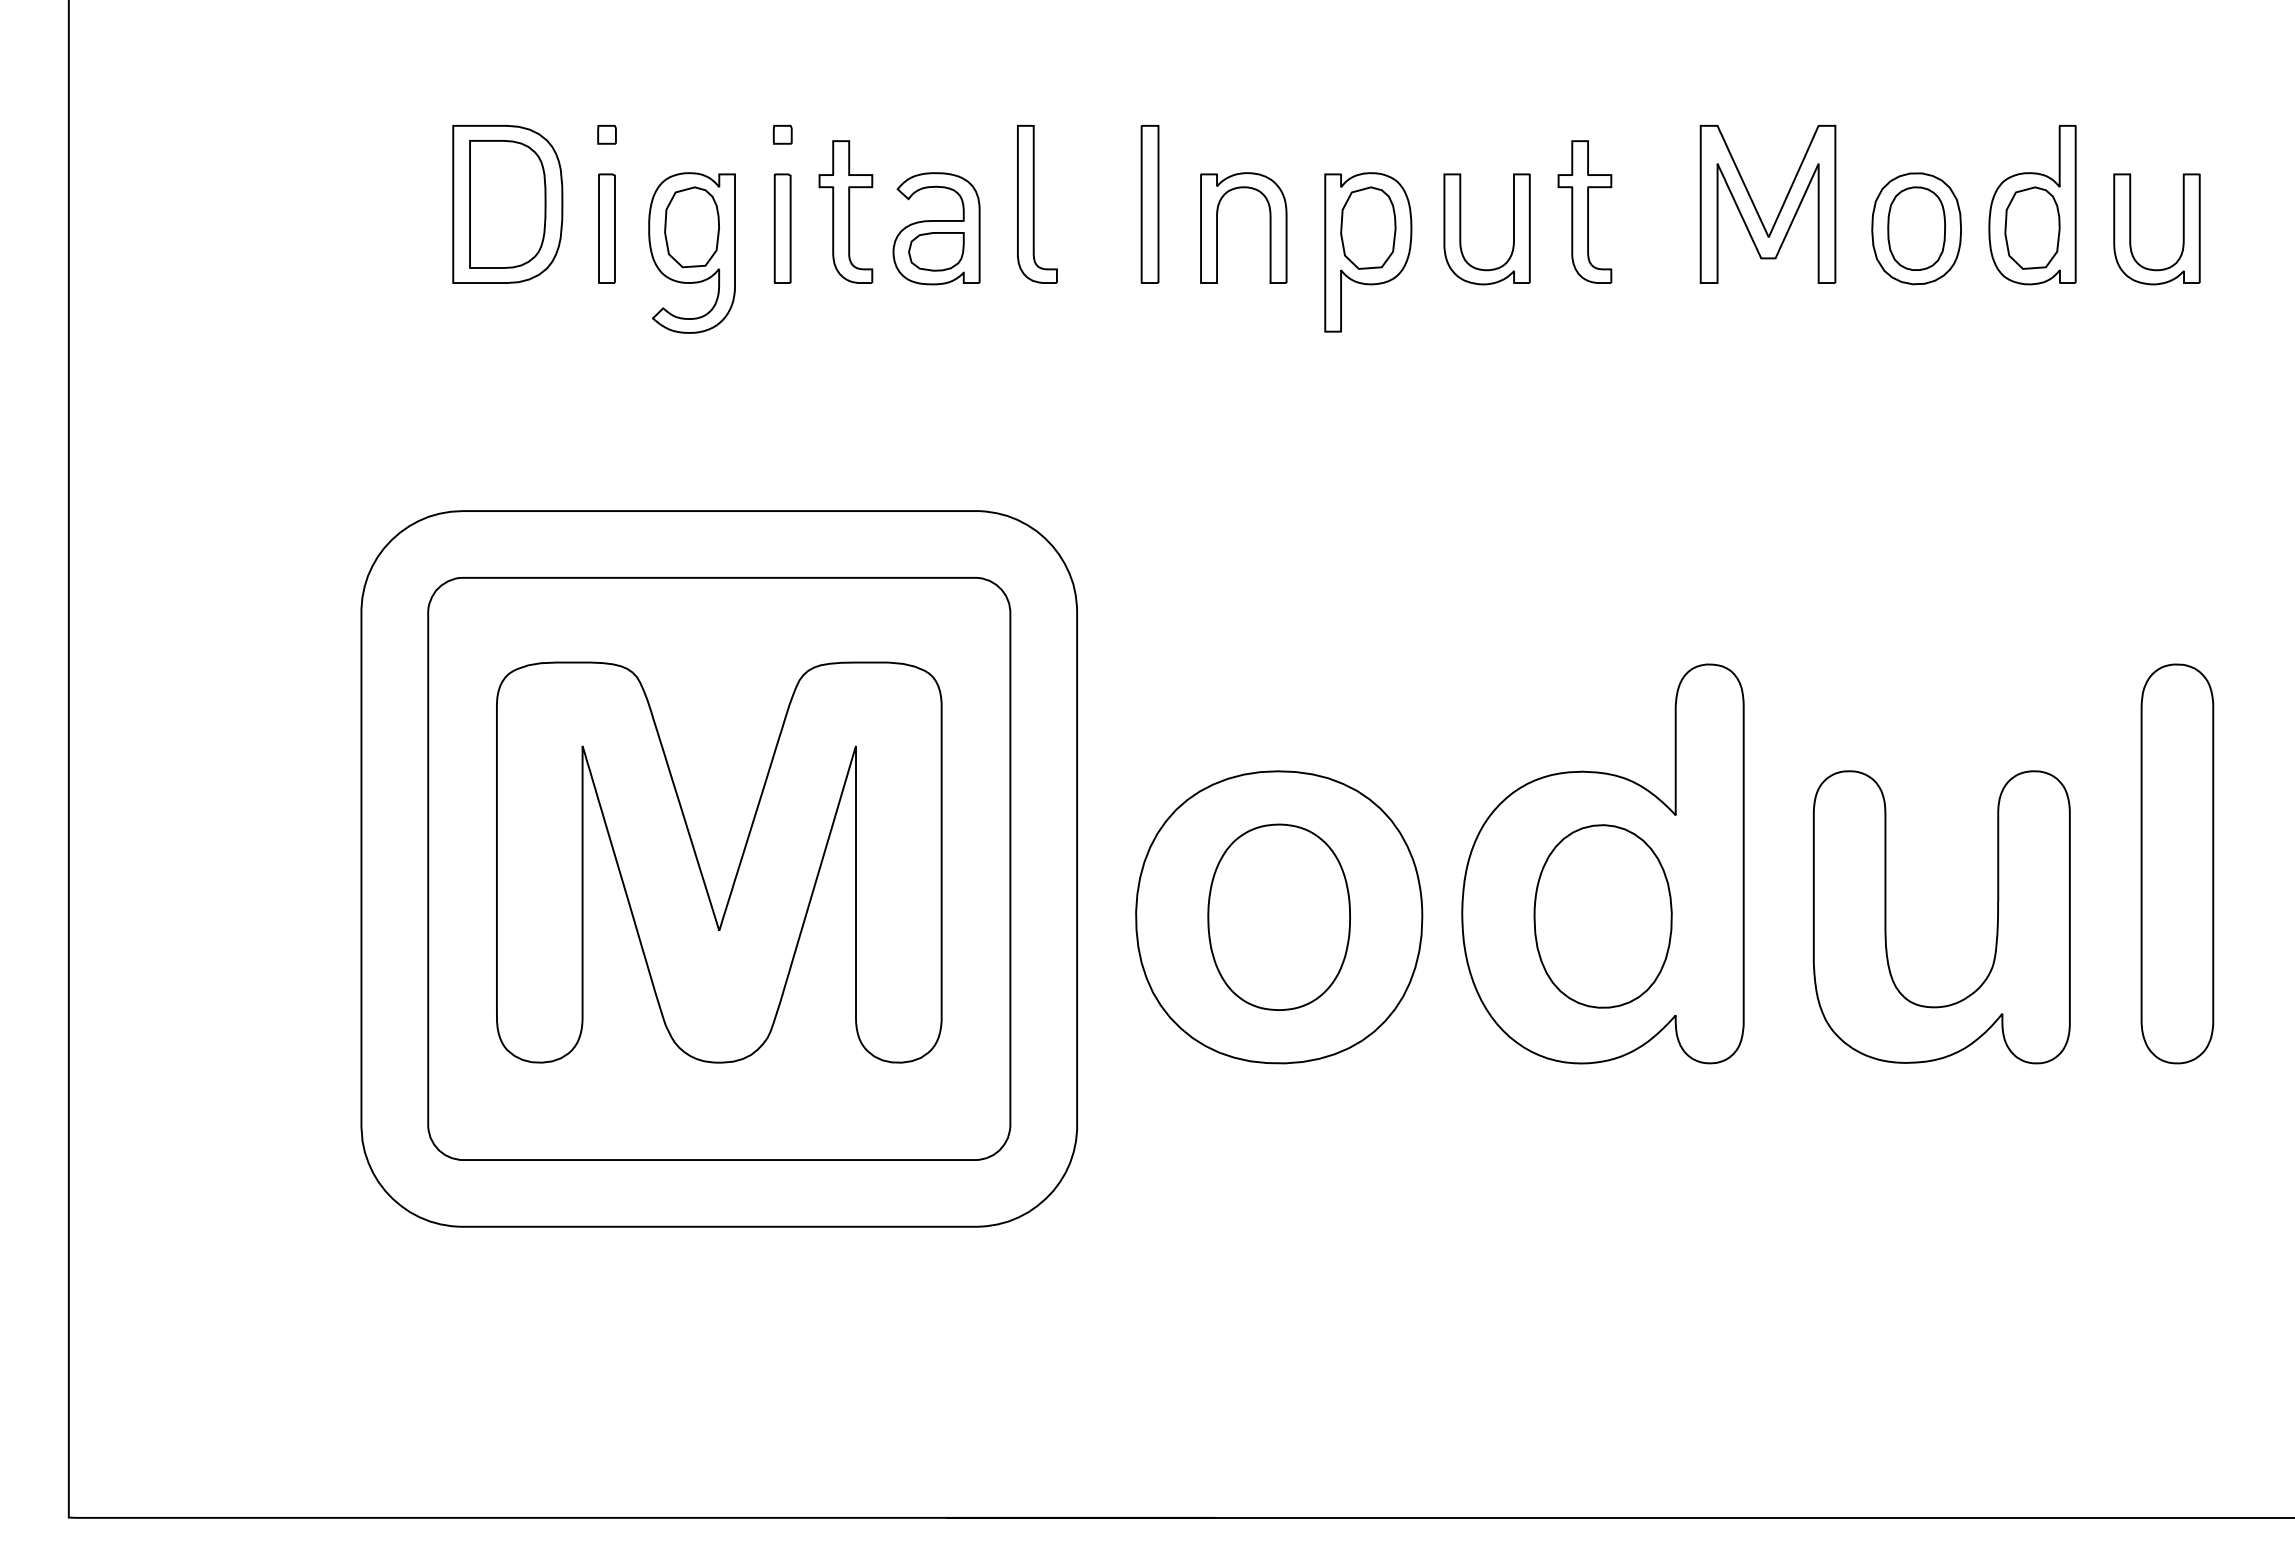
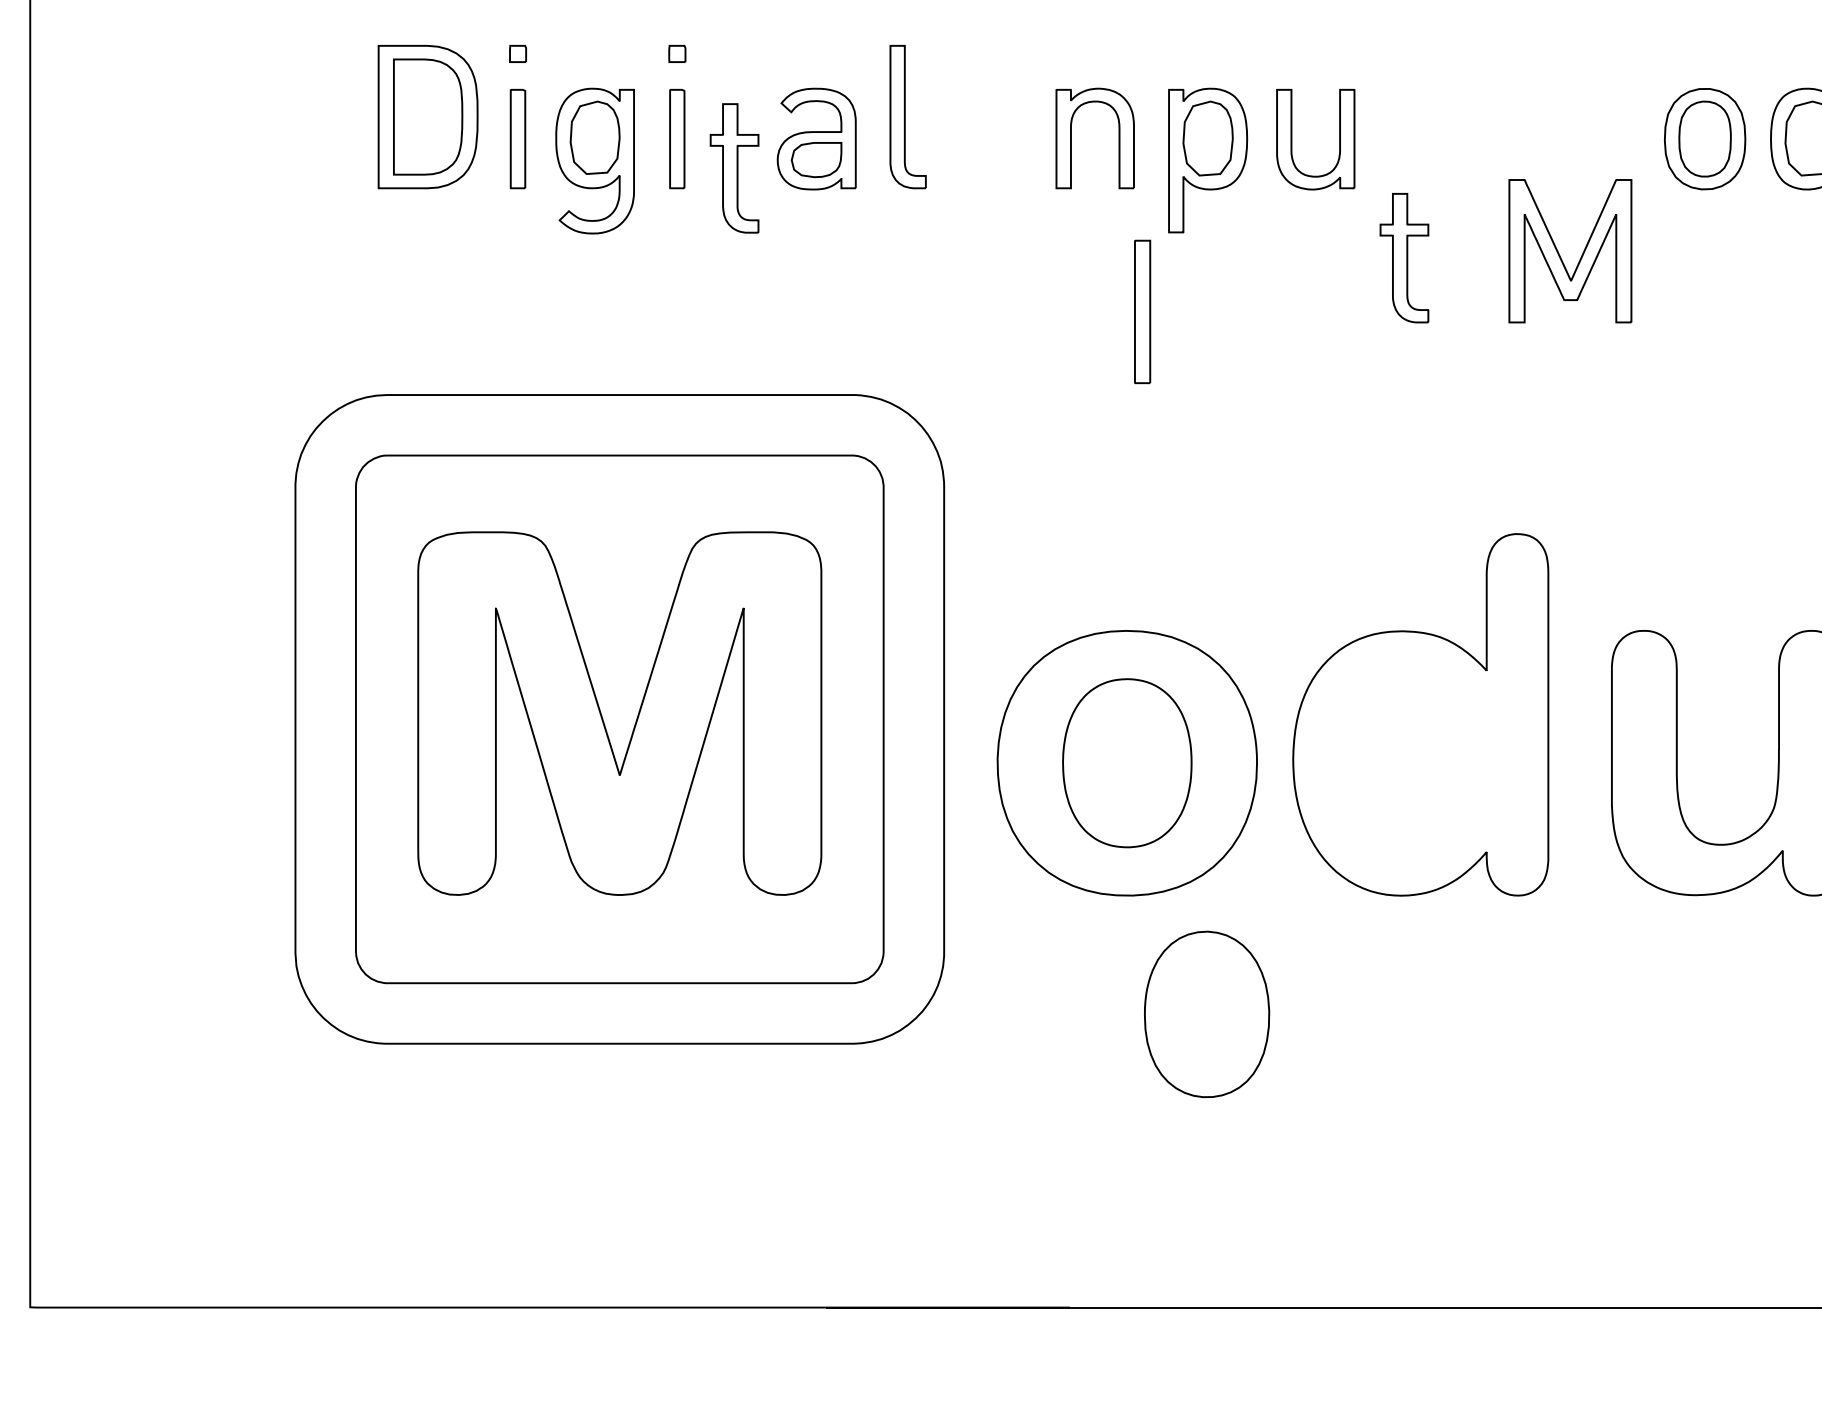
part: (1149, 204) -> (1142, 312), moved
part: (1757, 210) -> (1560, 256), moved
part: (845, 211) -> (734, 167), moved
part: (1584, 211) -> (1404, 257), moved
part: (1602, 916) -> (1206, 1014), moved

